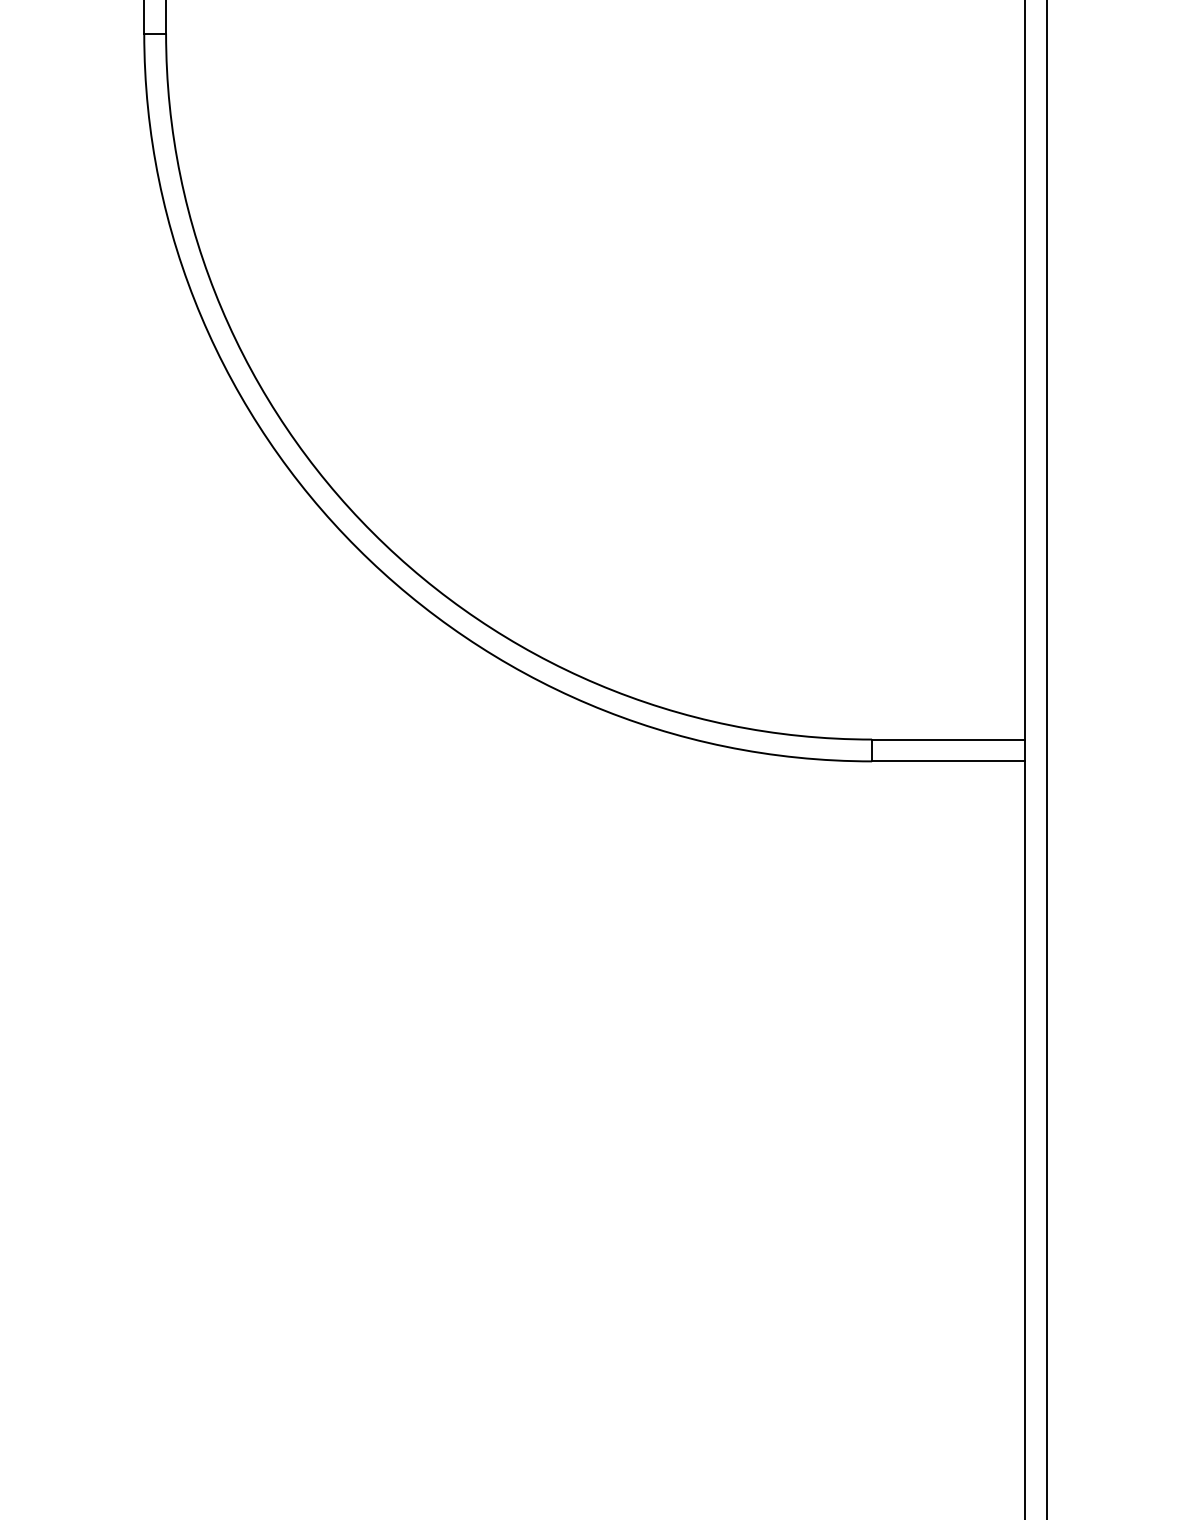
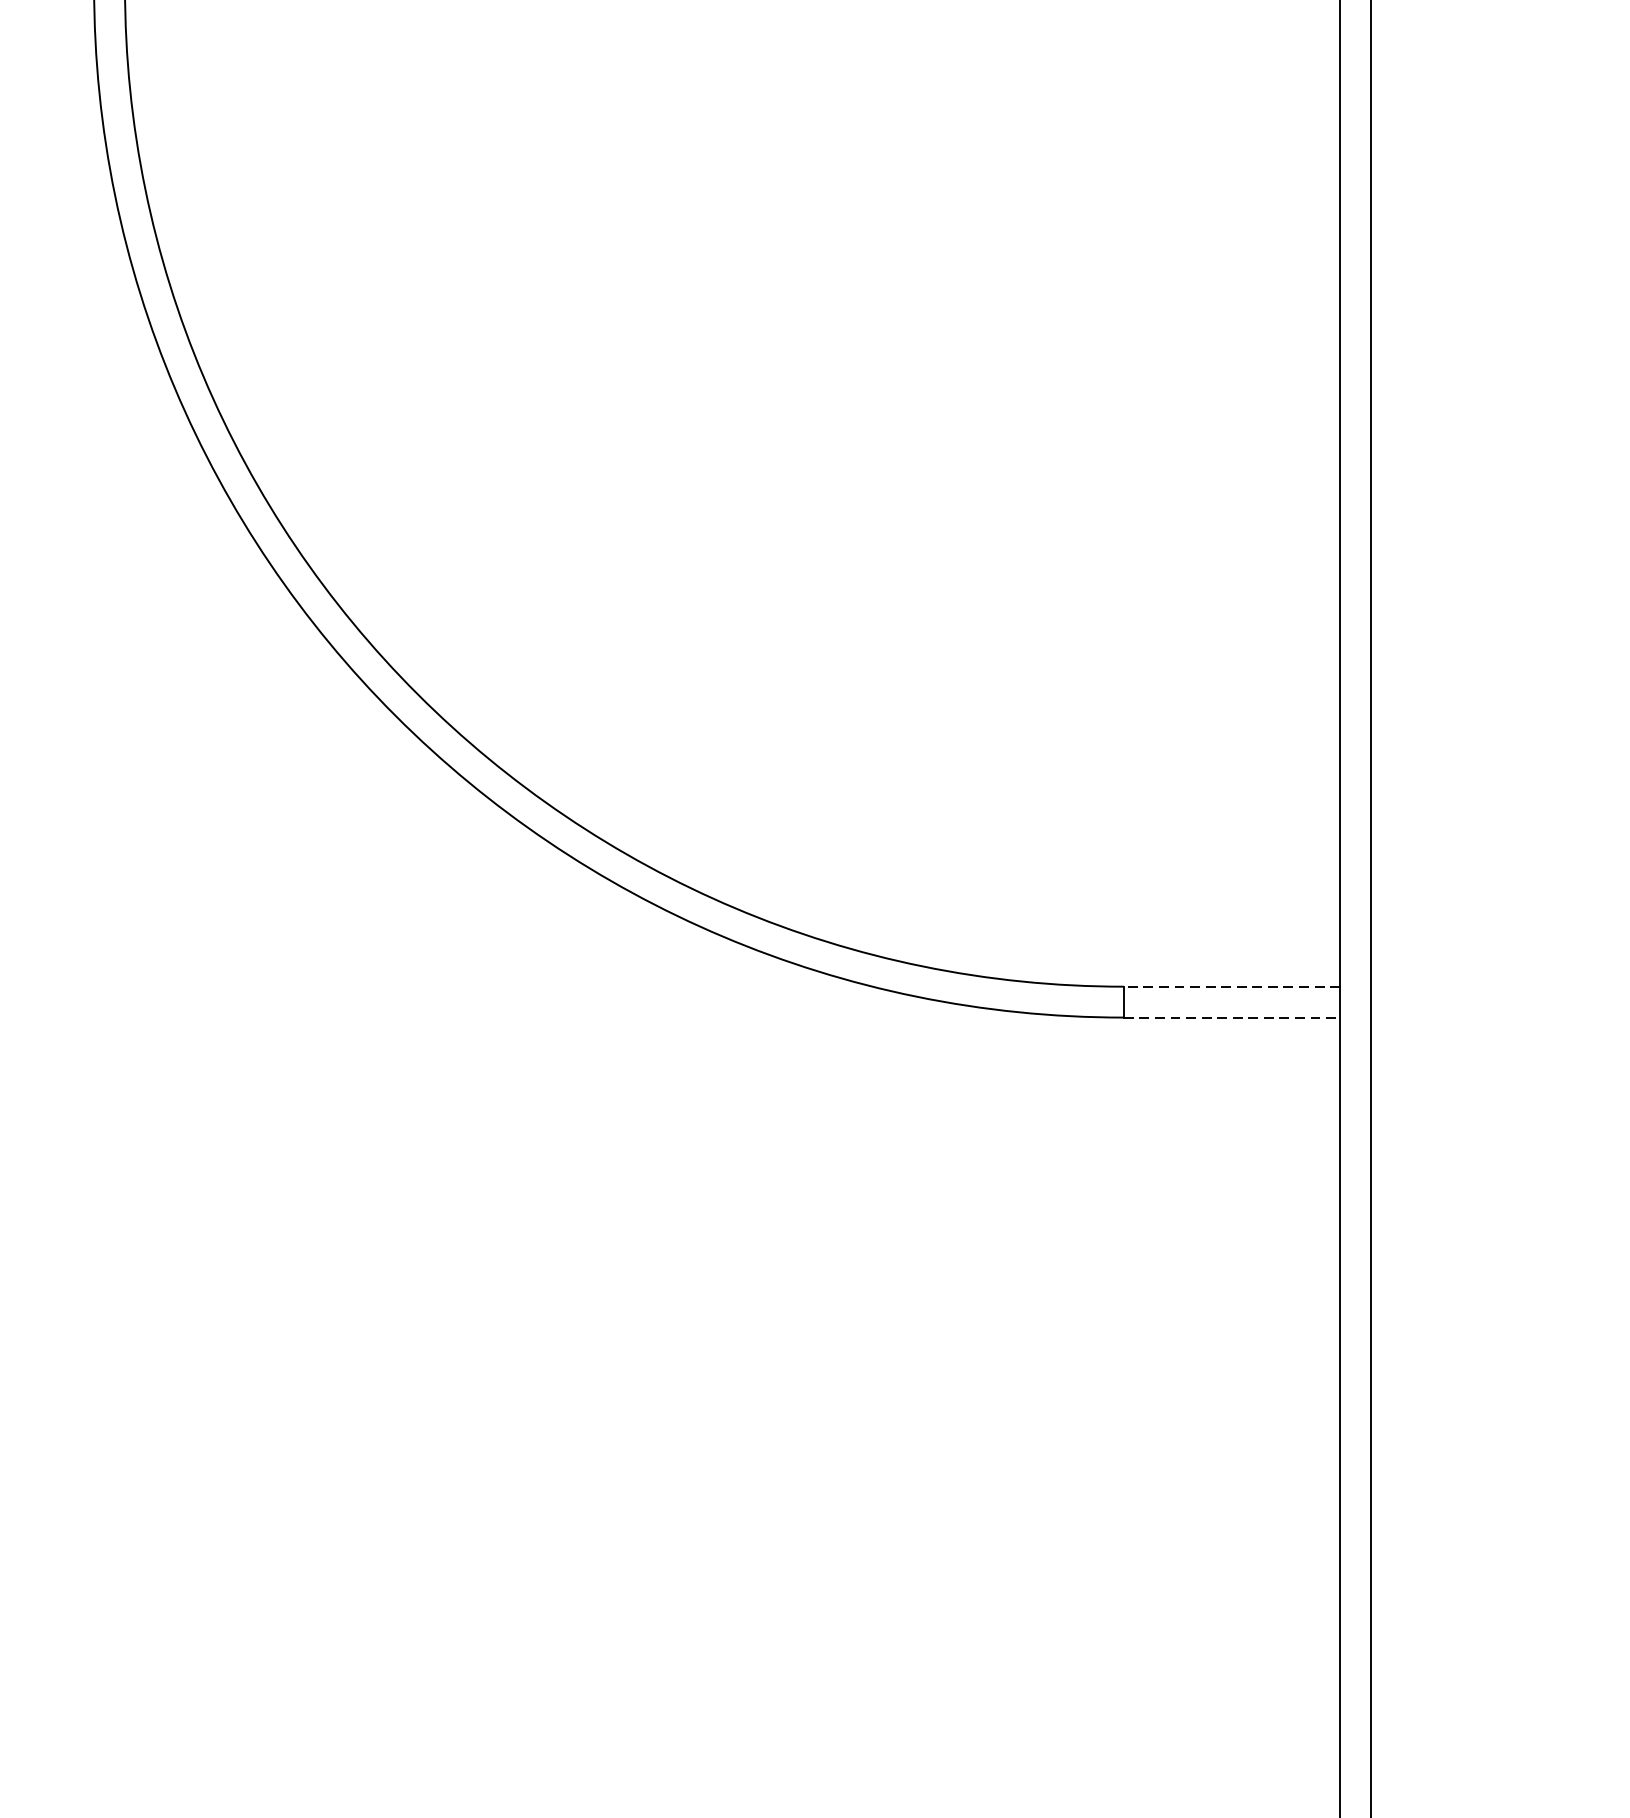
line: (947, 739) -> (1230, 986), solid -> dashed
line: (948, 761) -> (1231, 1017), solid -> dashed

